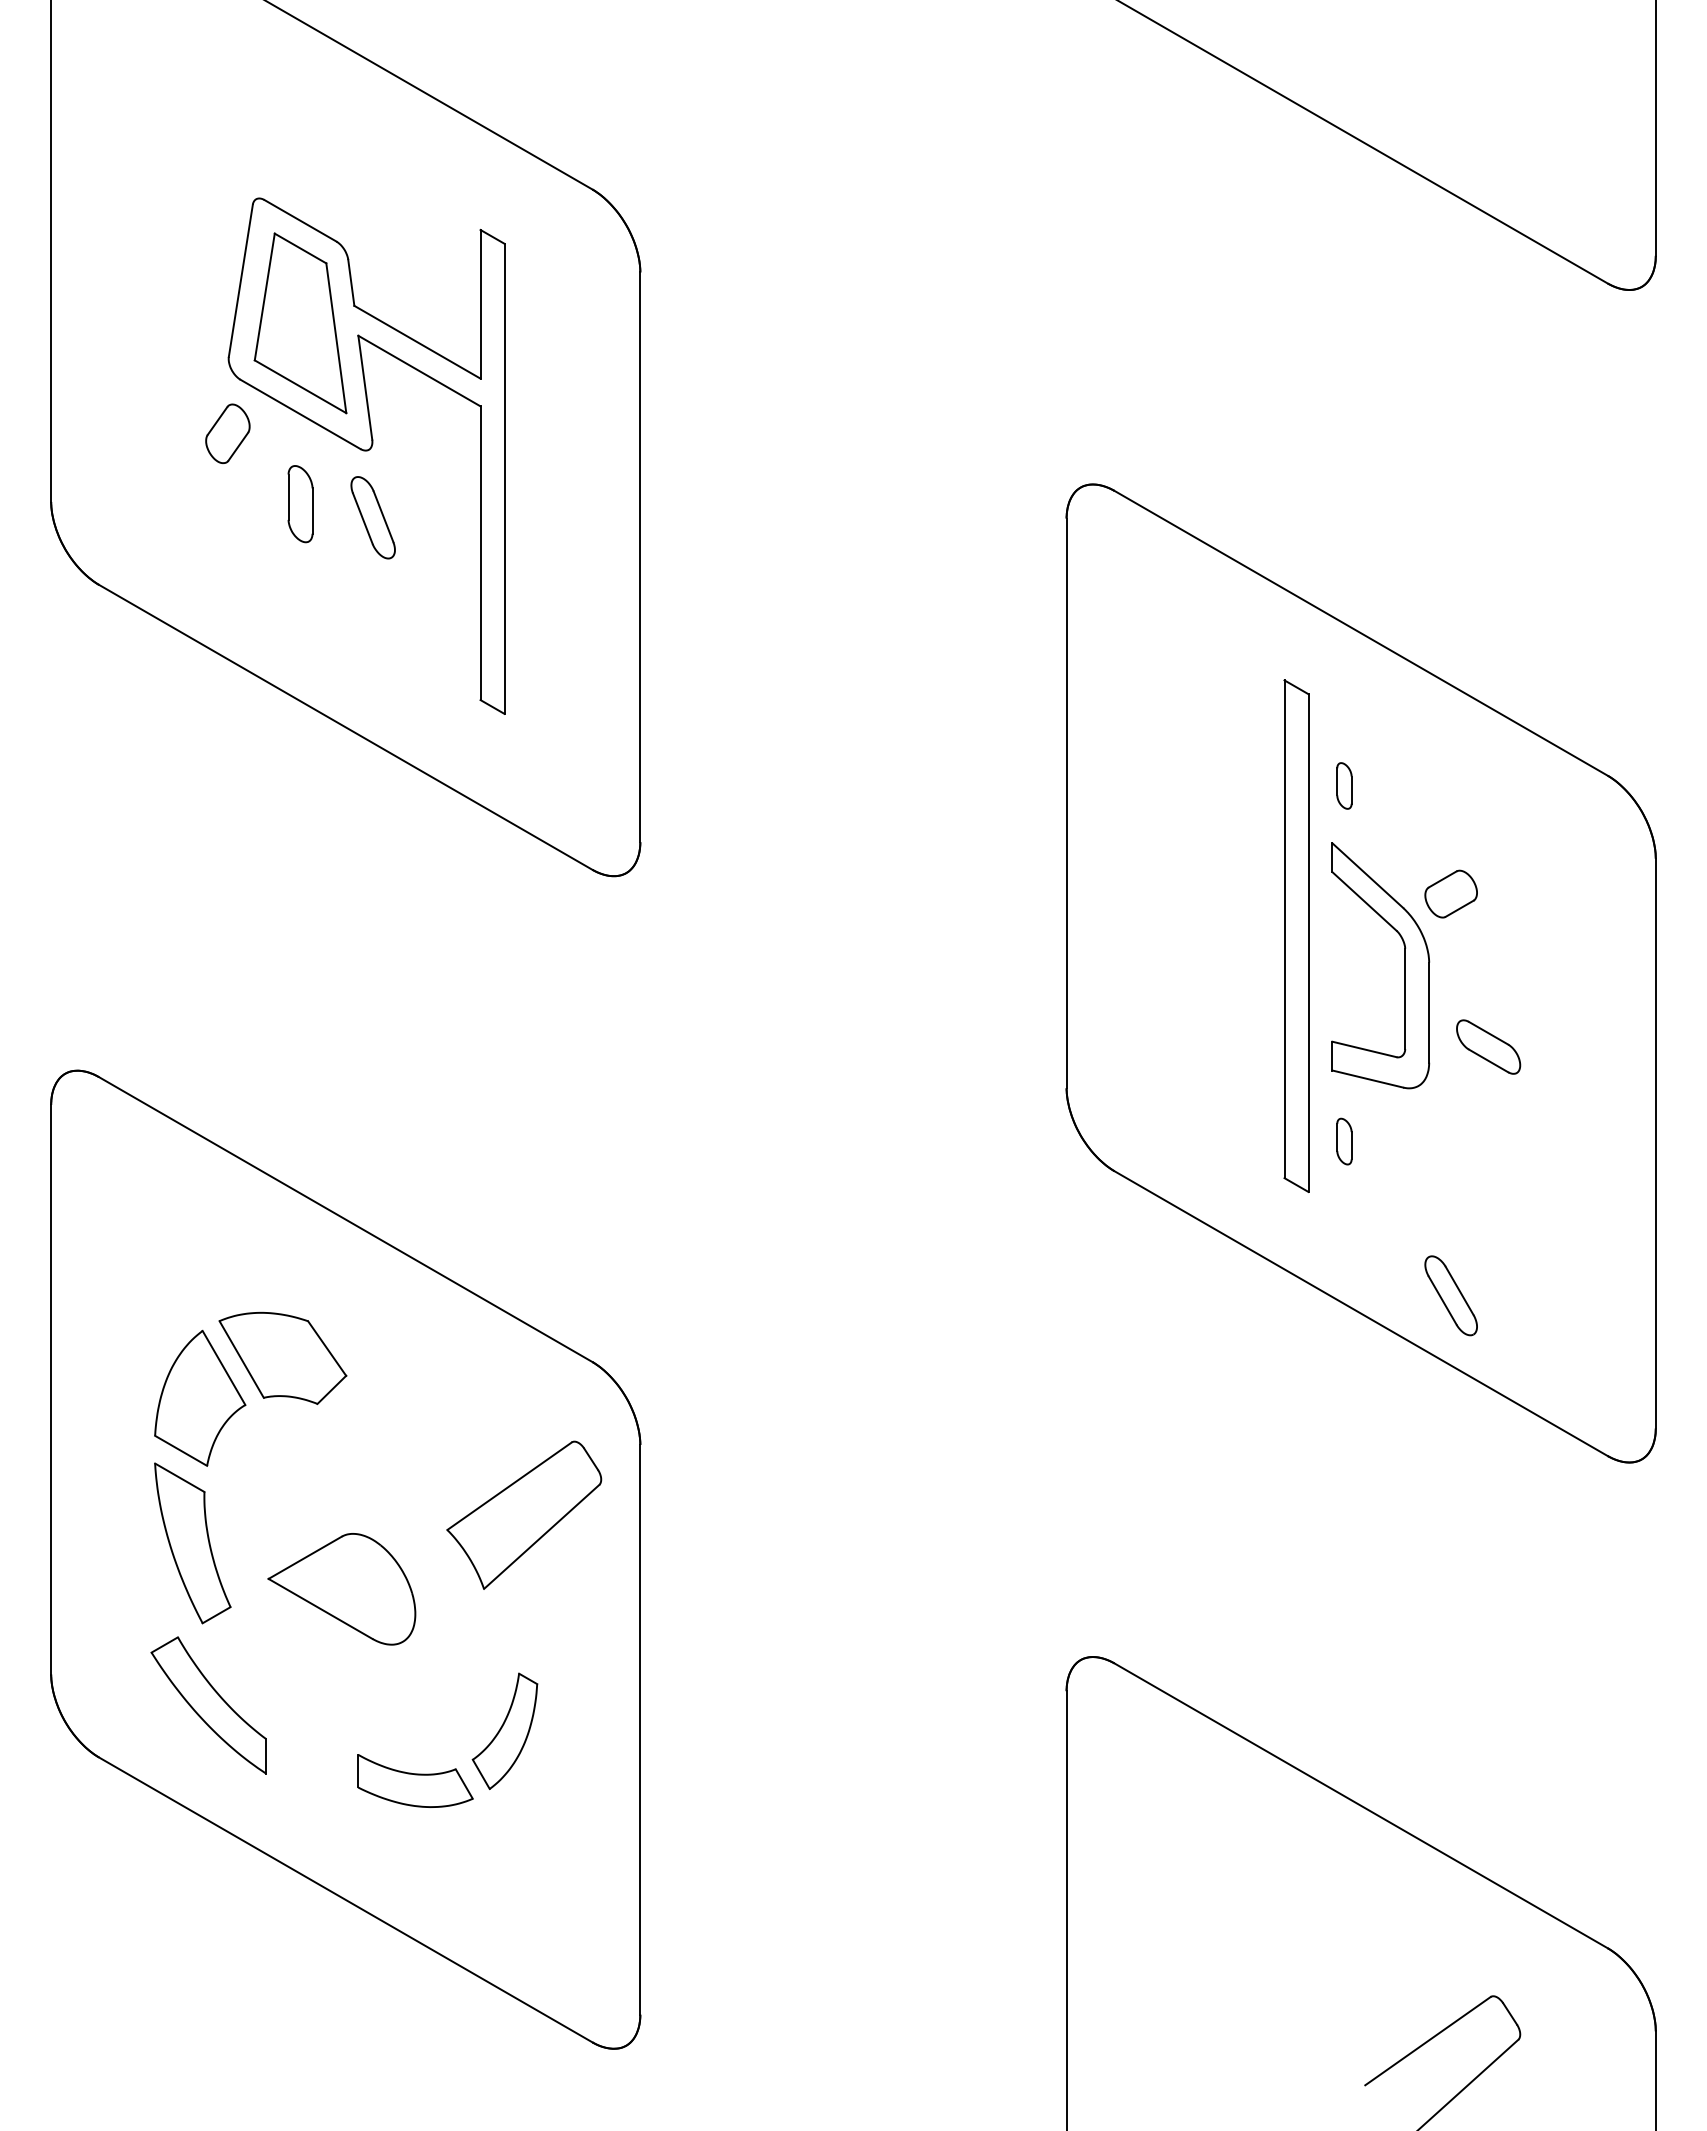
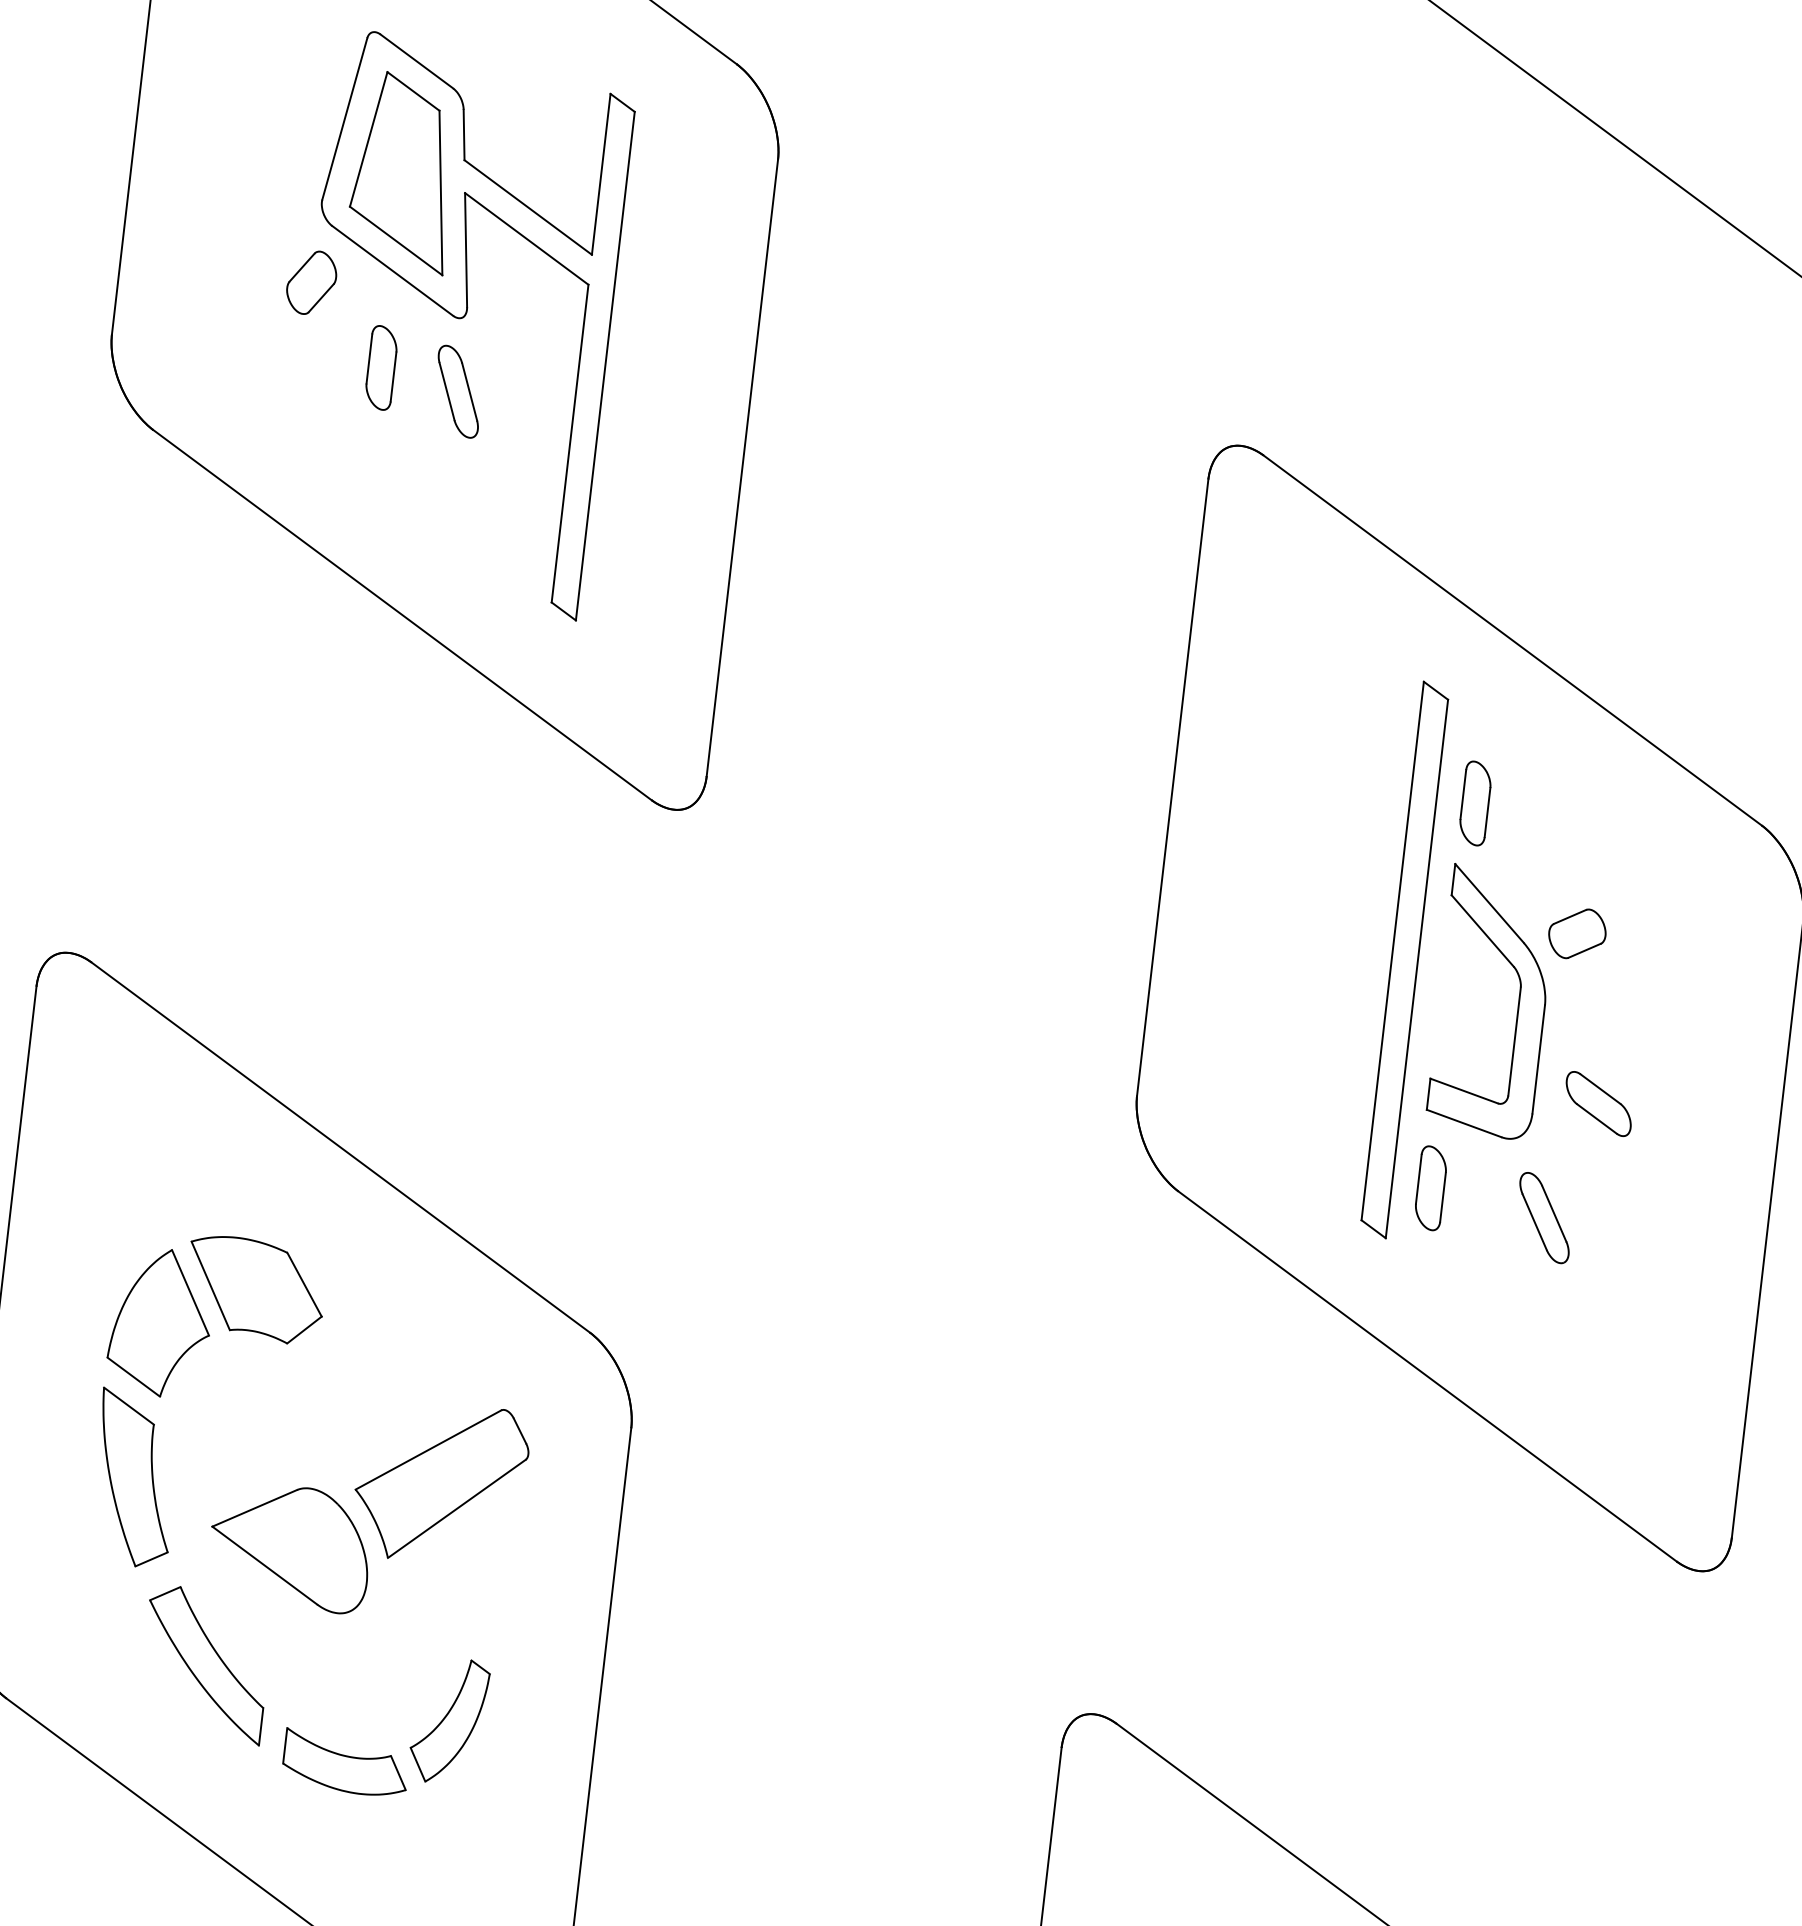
part: (1344, 785) -> (1475, 803), size x1.67
part: (1344, 1141) -> (1431, 1188), size x1.67
part: (1450, 1295) -> (1543, 1217), moved
part: (524, 1514) -> (441, 1482), moved
part: (208, 1705) -> (205, 1664), moved

